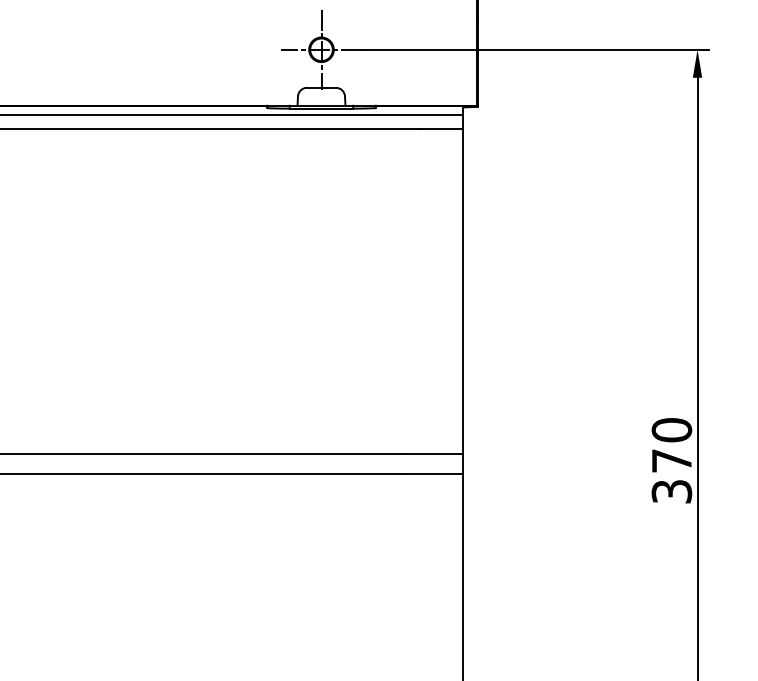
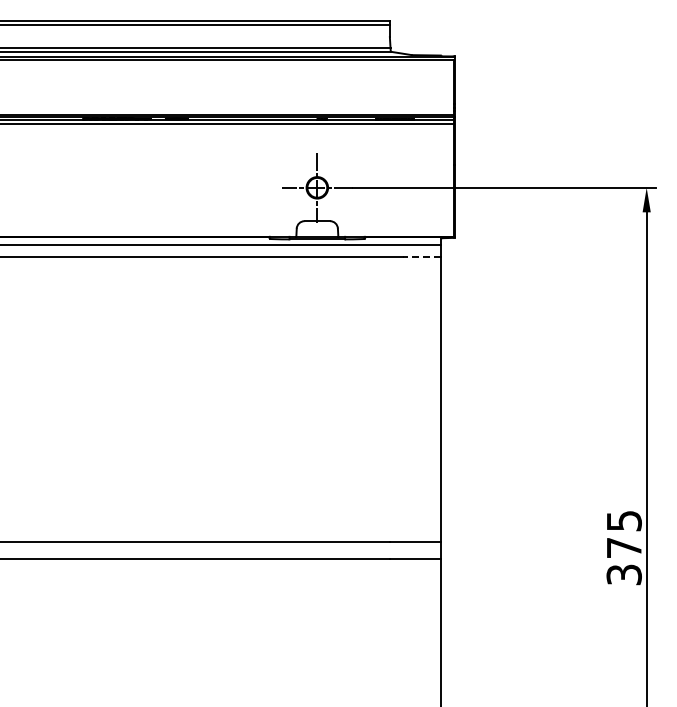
line: (441, 129) -> (422, 257), solid -> dashed
text: (671, 429) -> (623, 520), 370 -> 375

